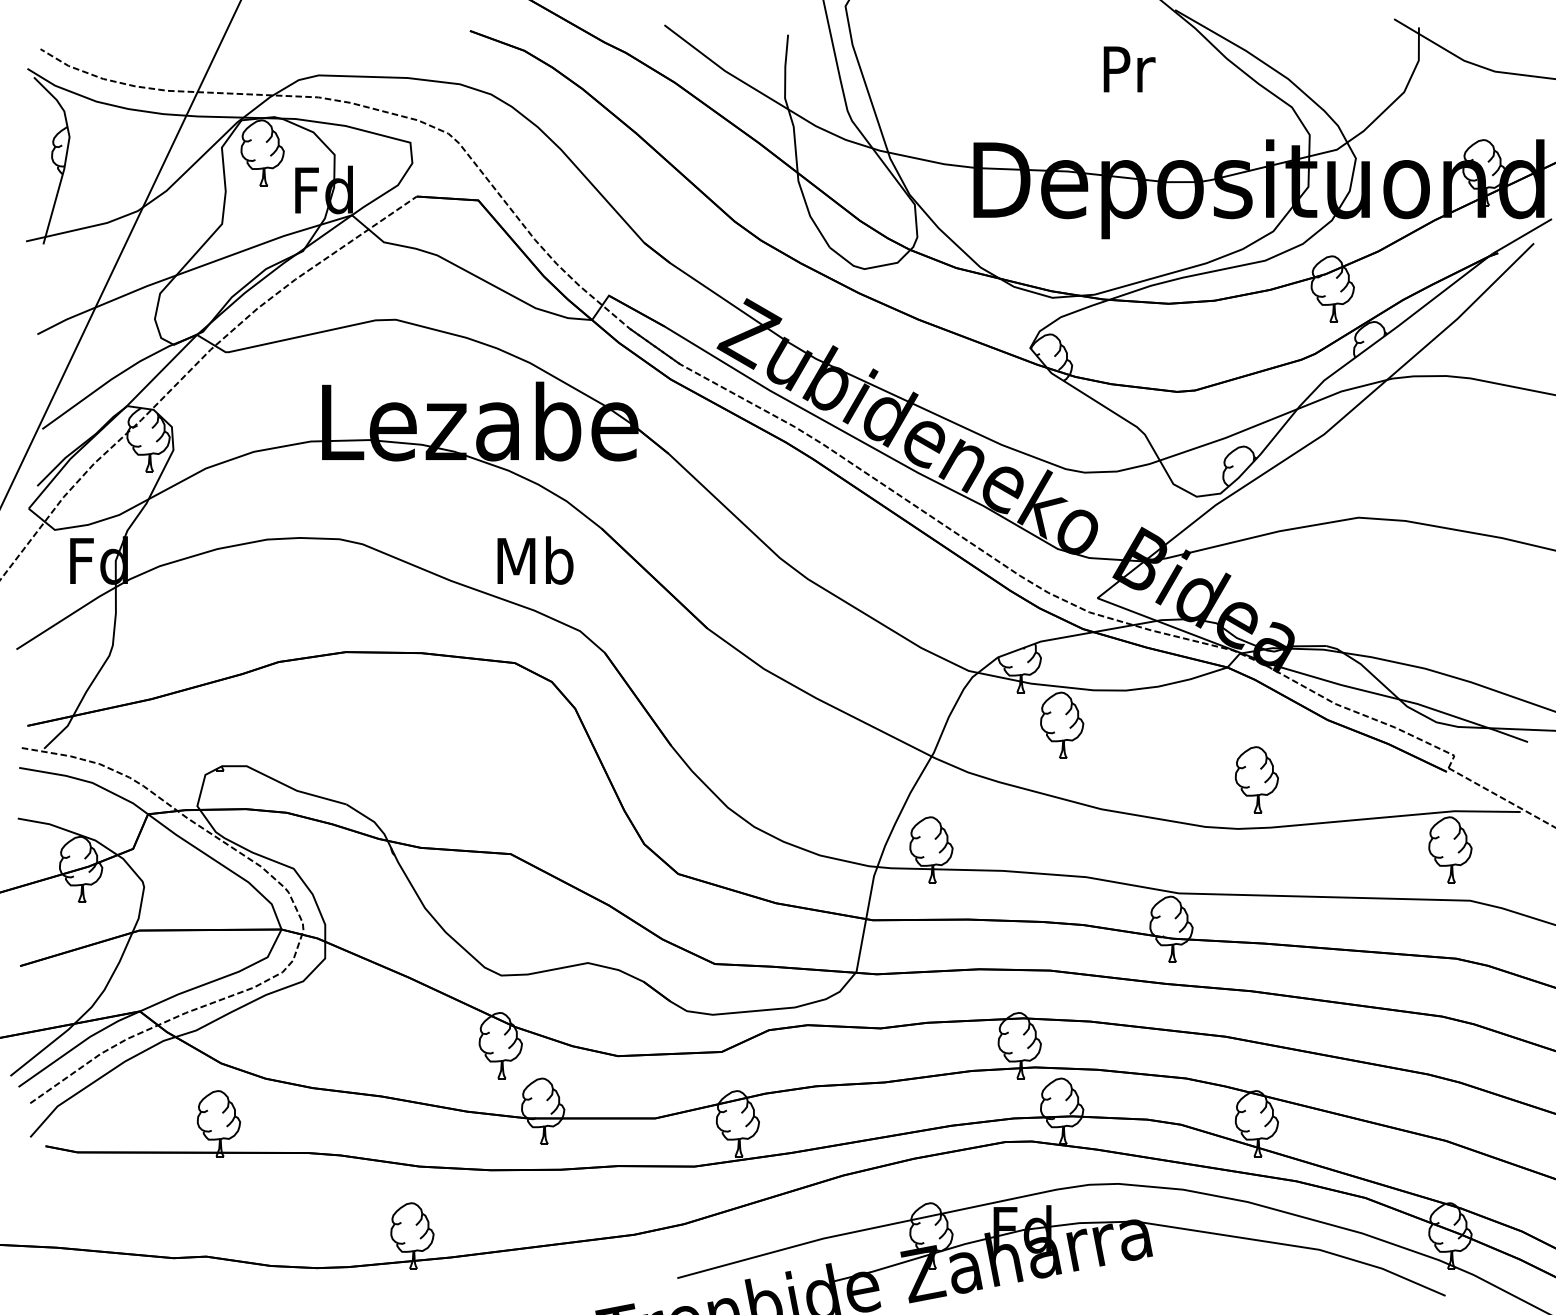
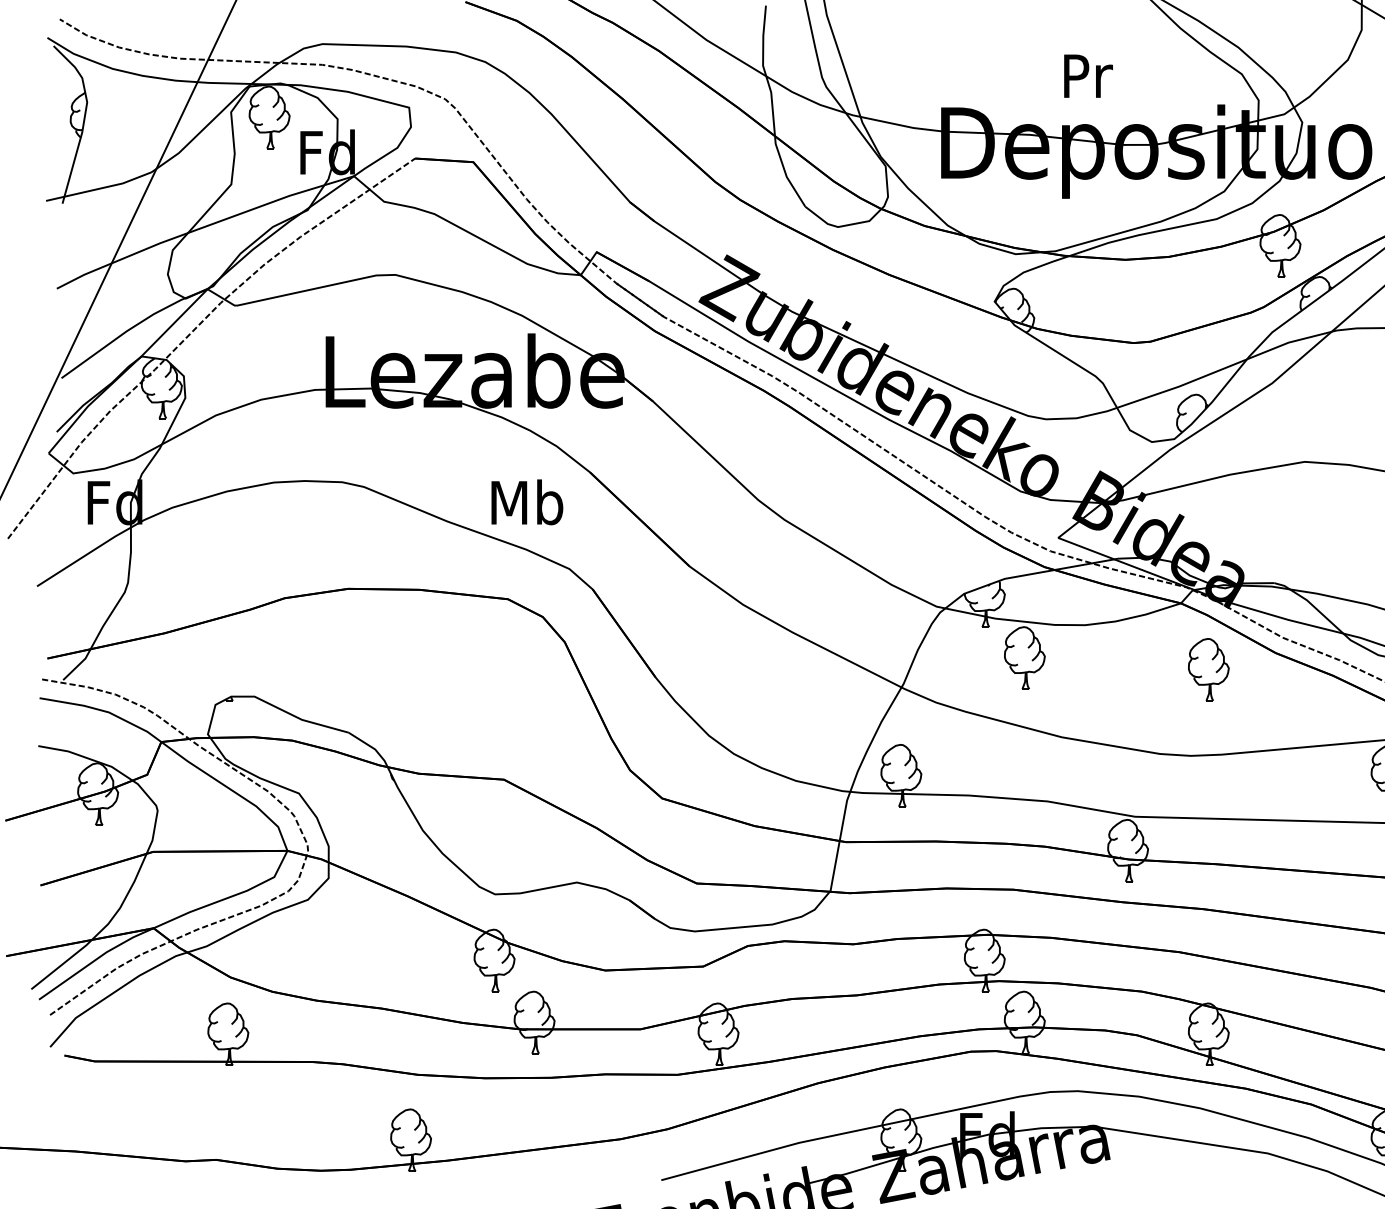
text: (1129, 69) -> (1088, 76), moved
part: (1256, 779) -> (1208, 669), moved

